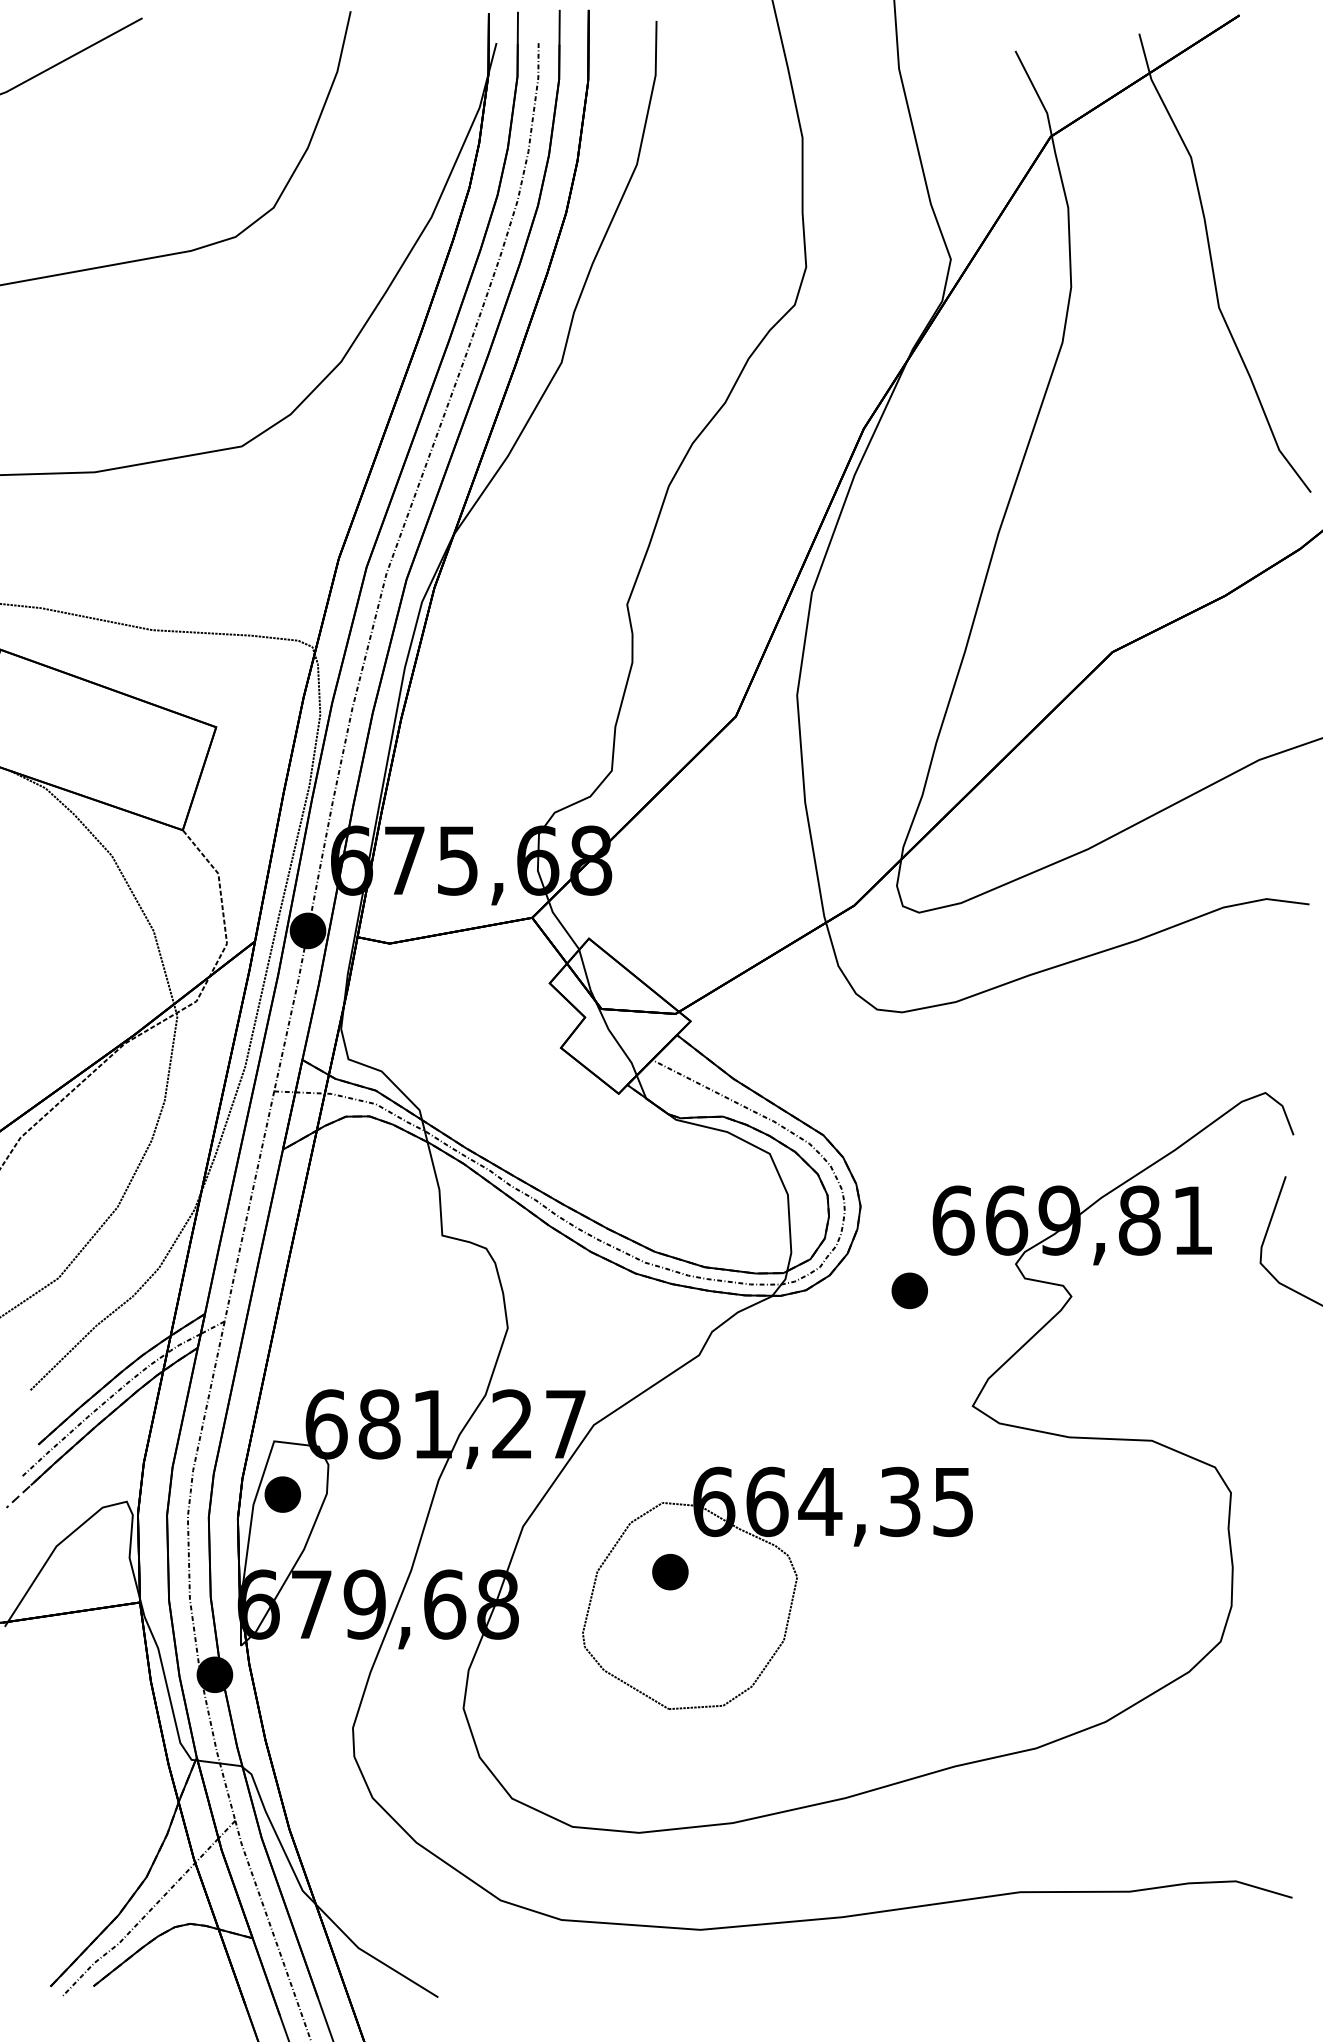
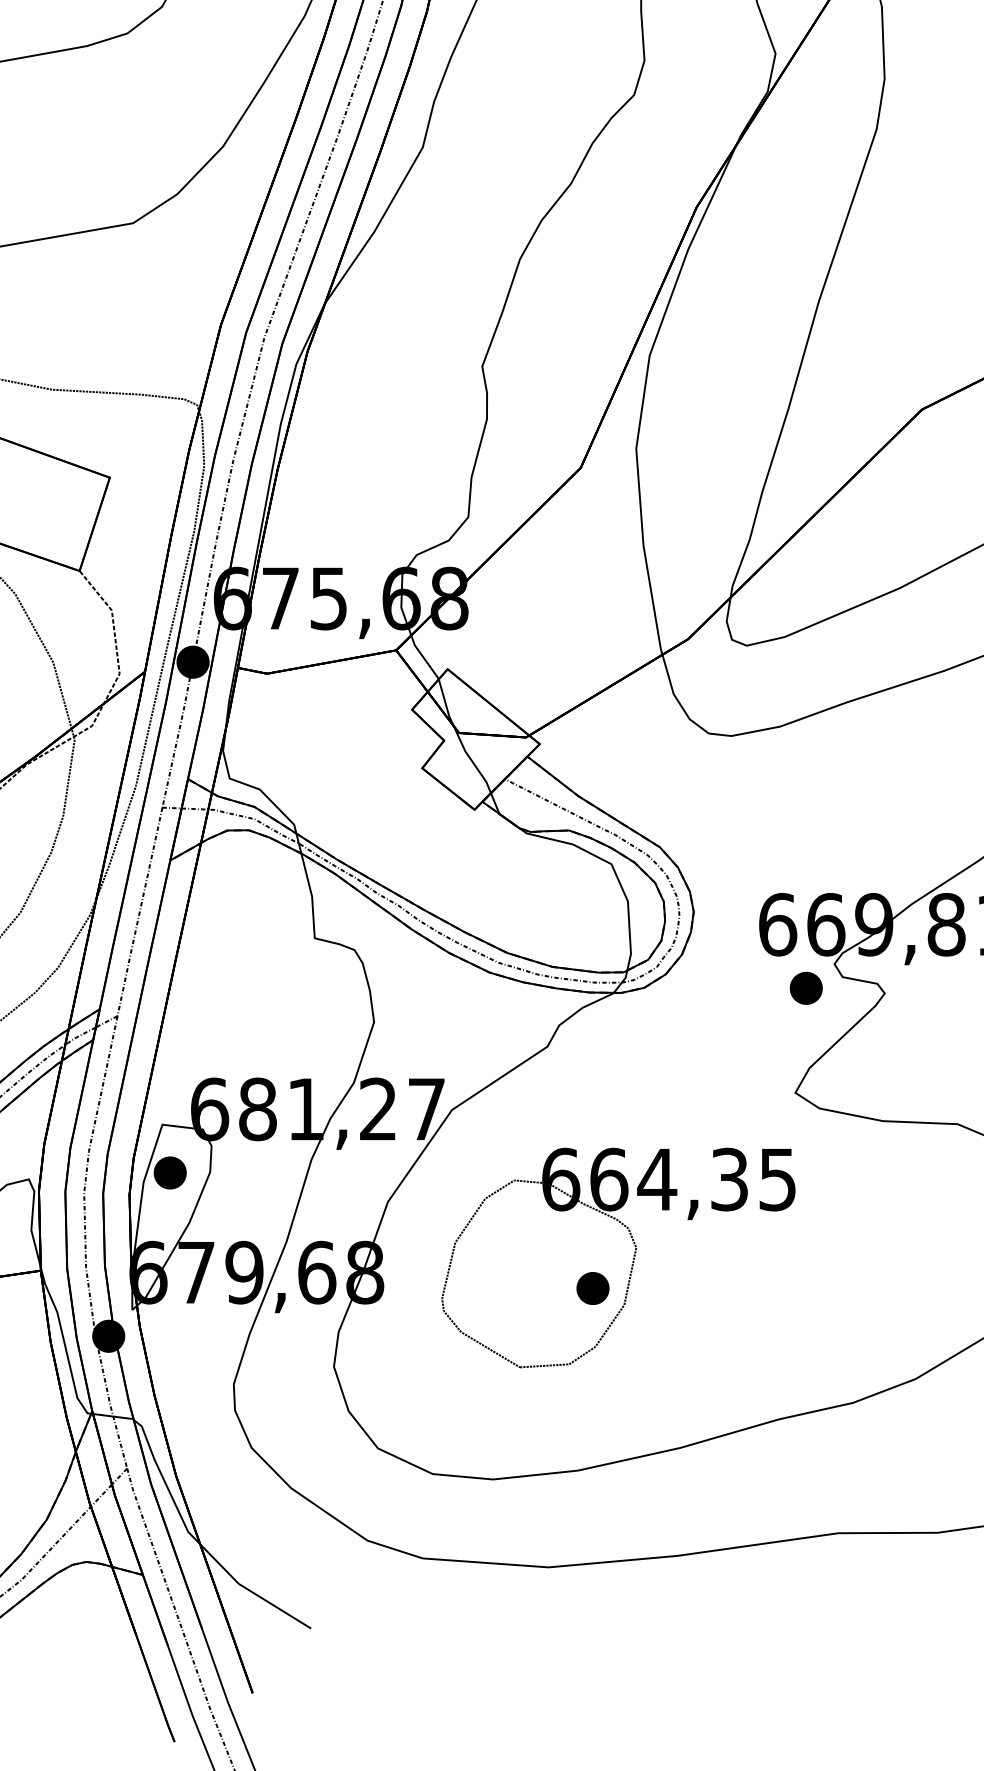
part: (909, 1290) -> (806, 988), moved
part: (670, 1572) -> (593, 1288), moved

